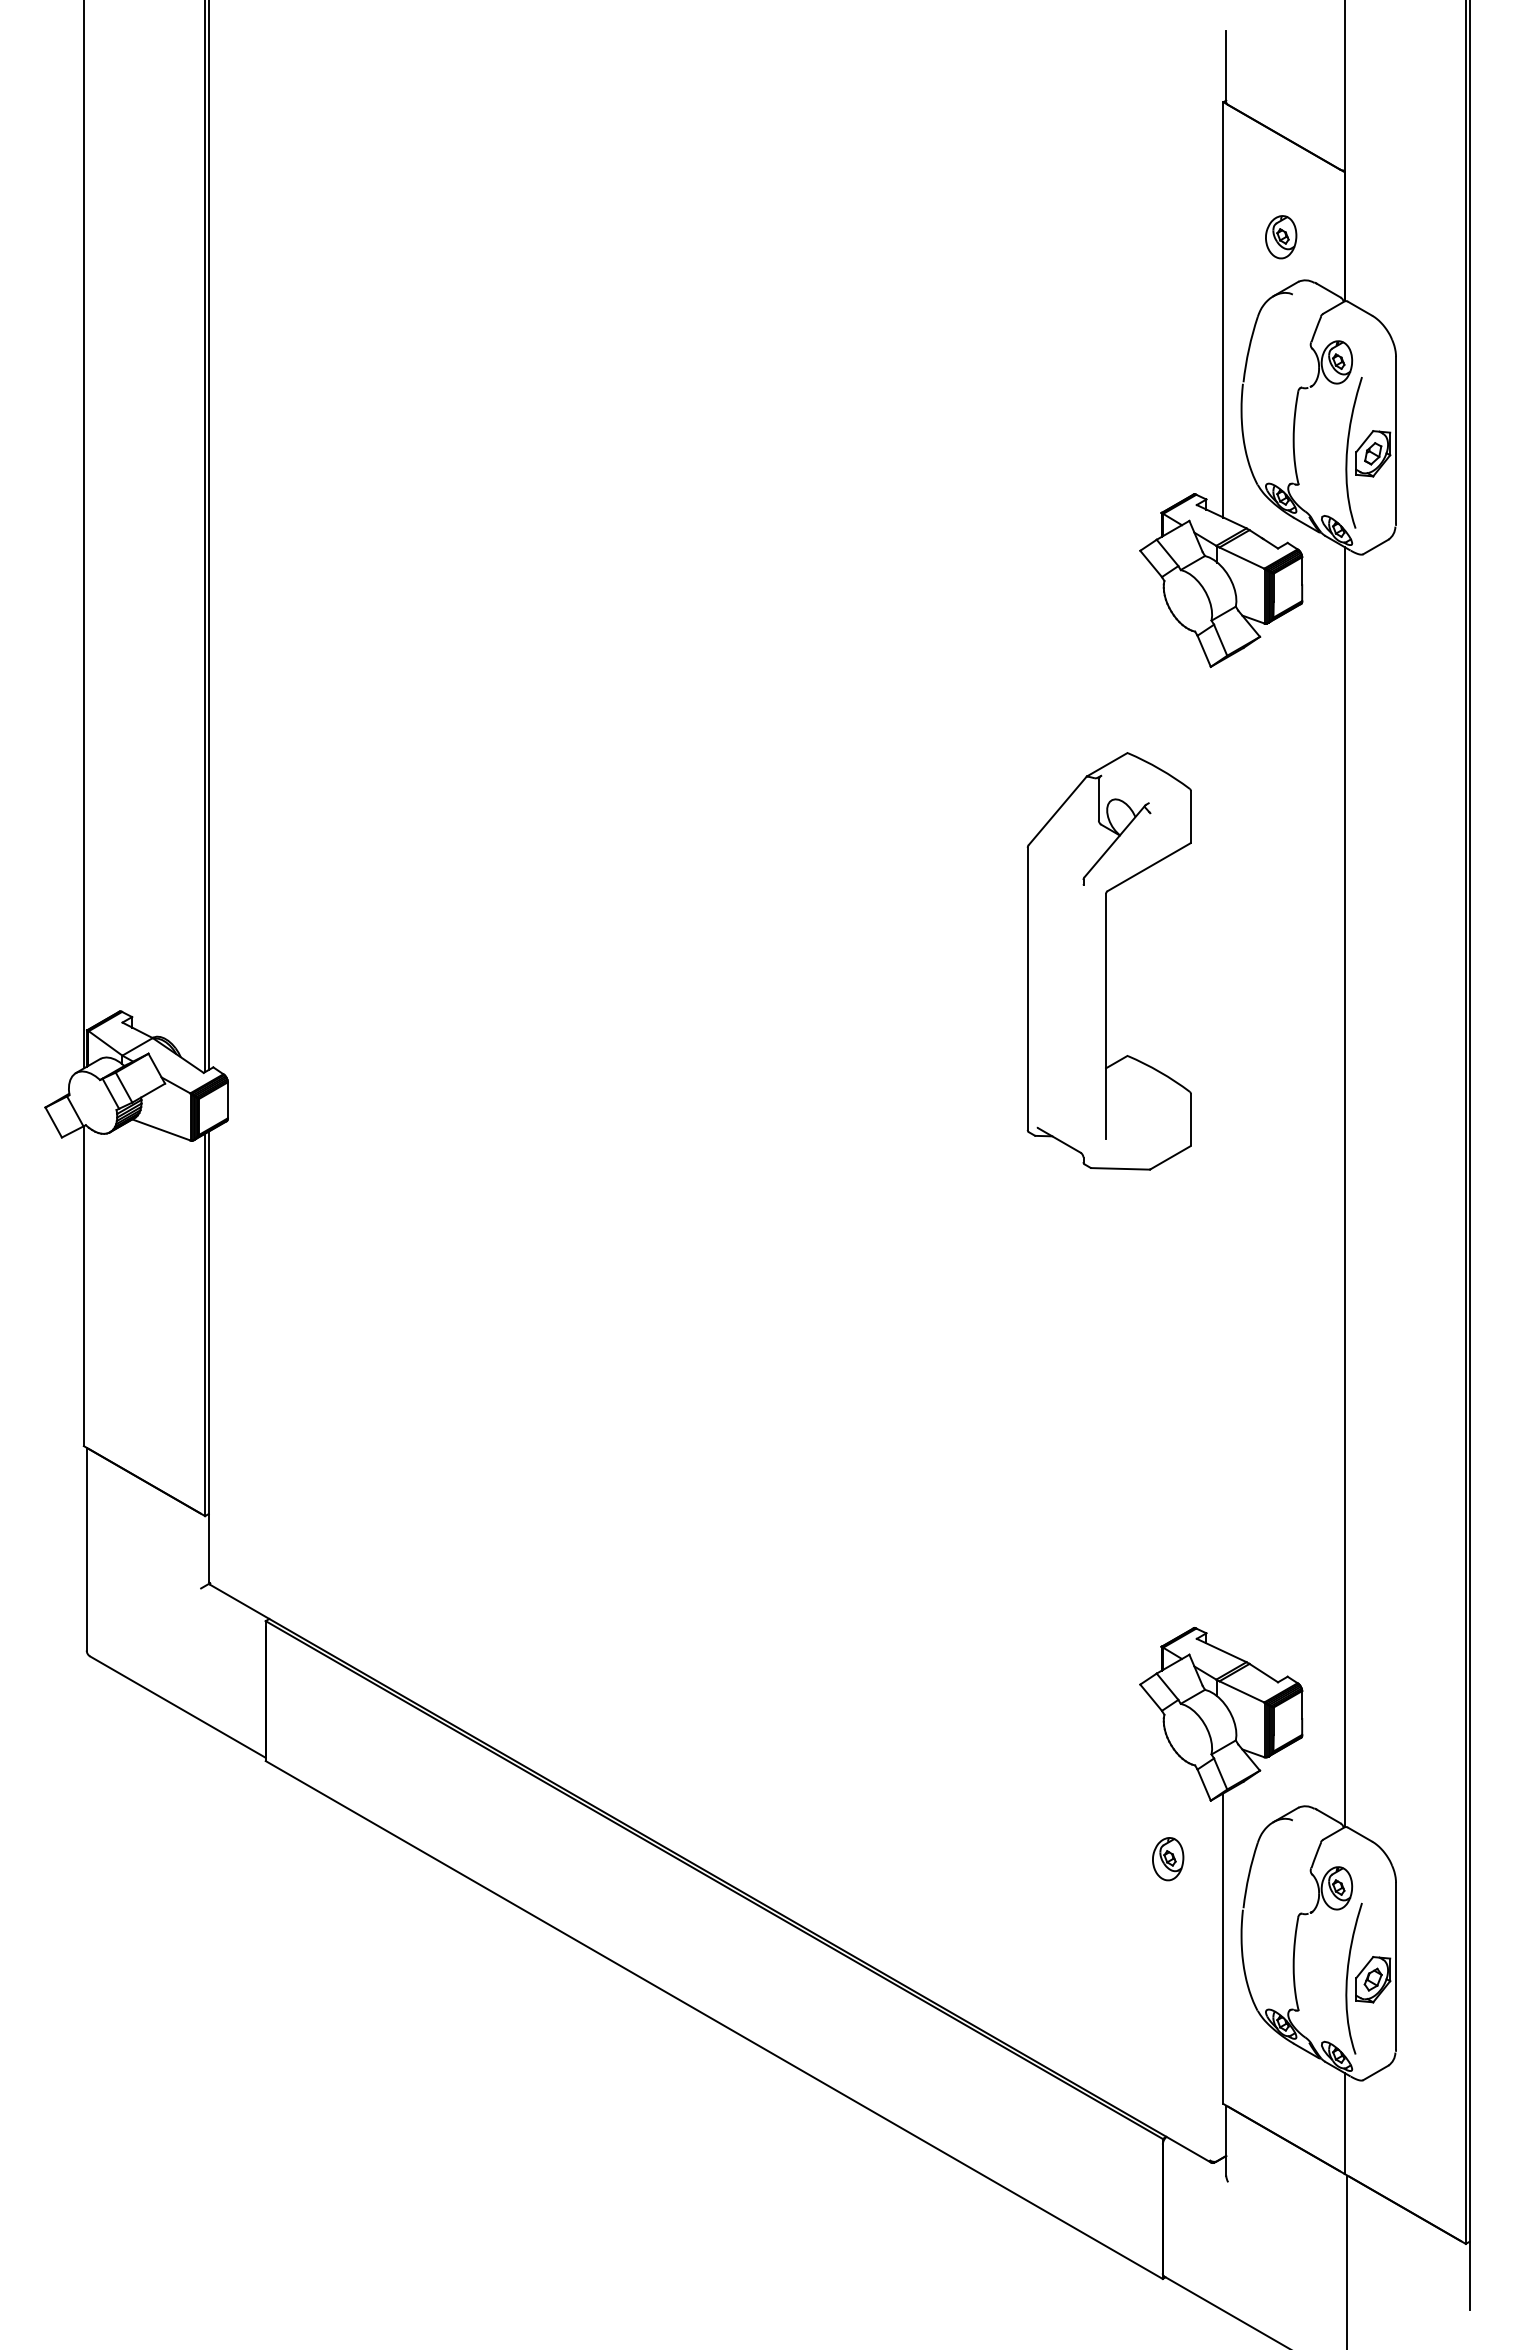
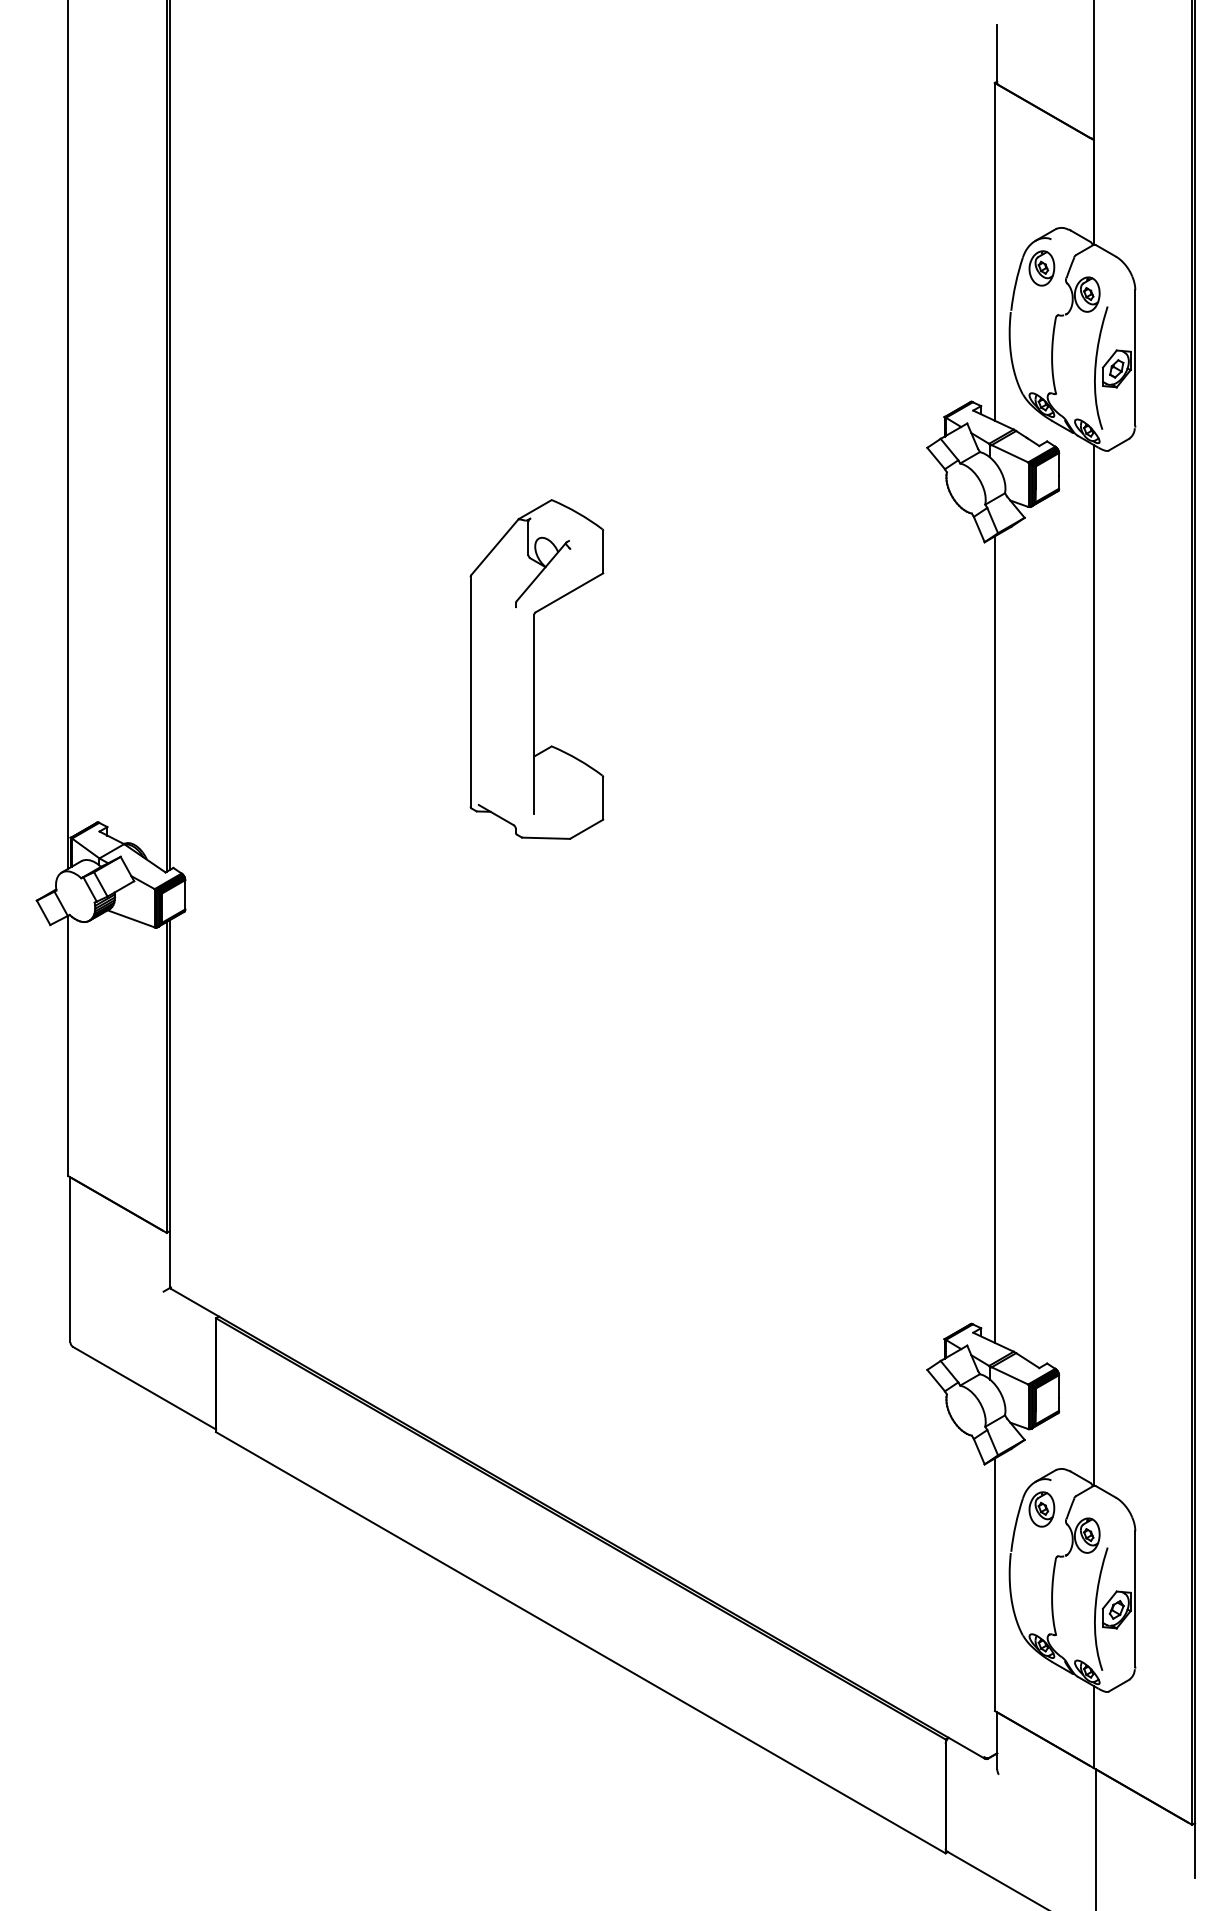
part: (1281, 237) -> (1042, 268), moved
part: (1108, 961) -> (536, 669), moved
line: (1223, 1155) -> (994, 939), added
part: (1168, 1859) -> (1042, 1509), moved

